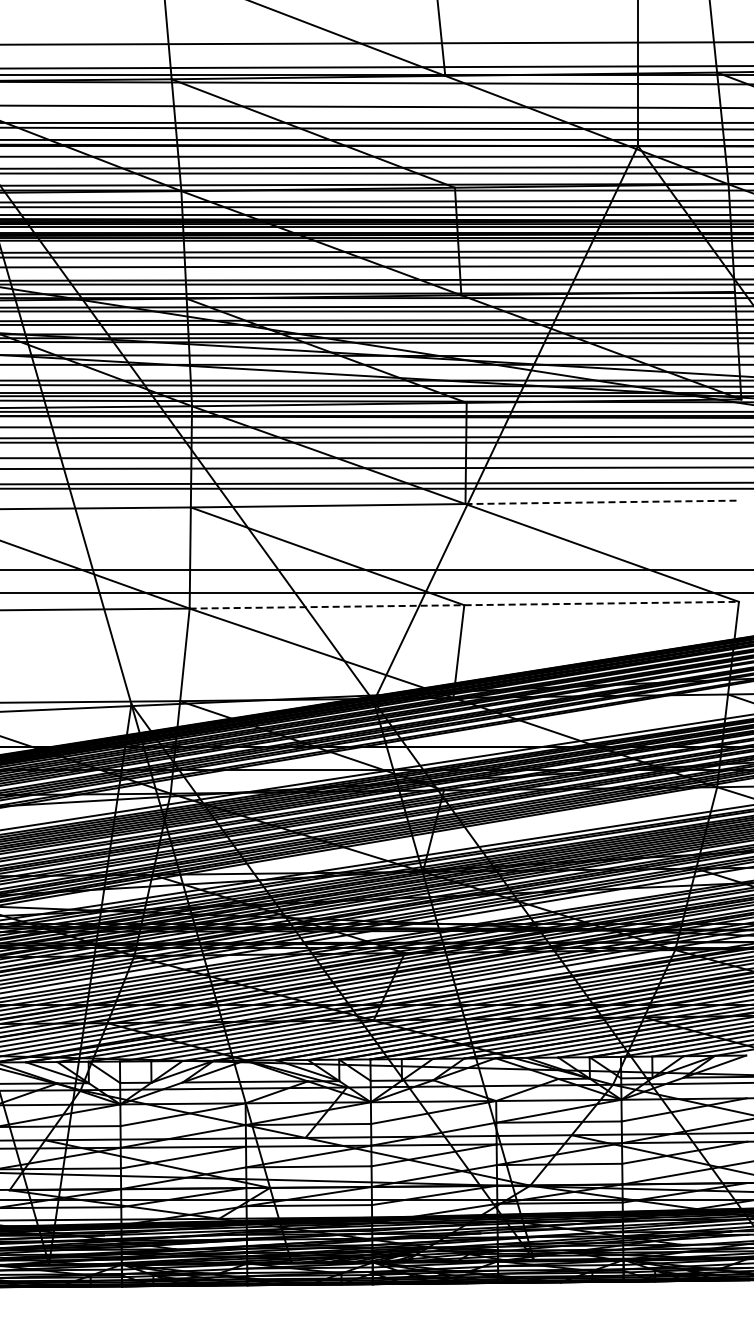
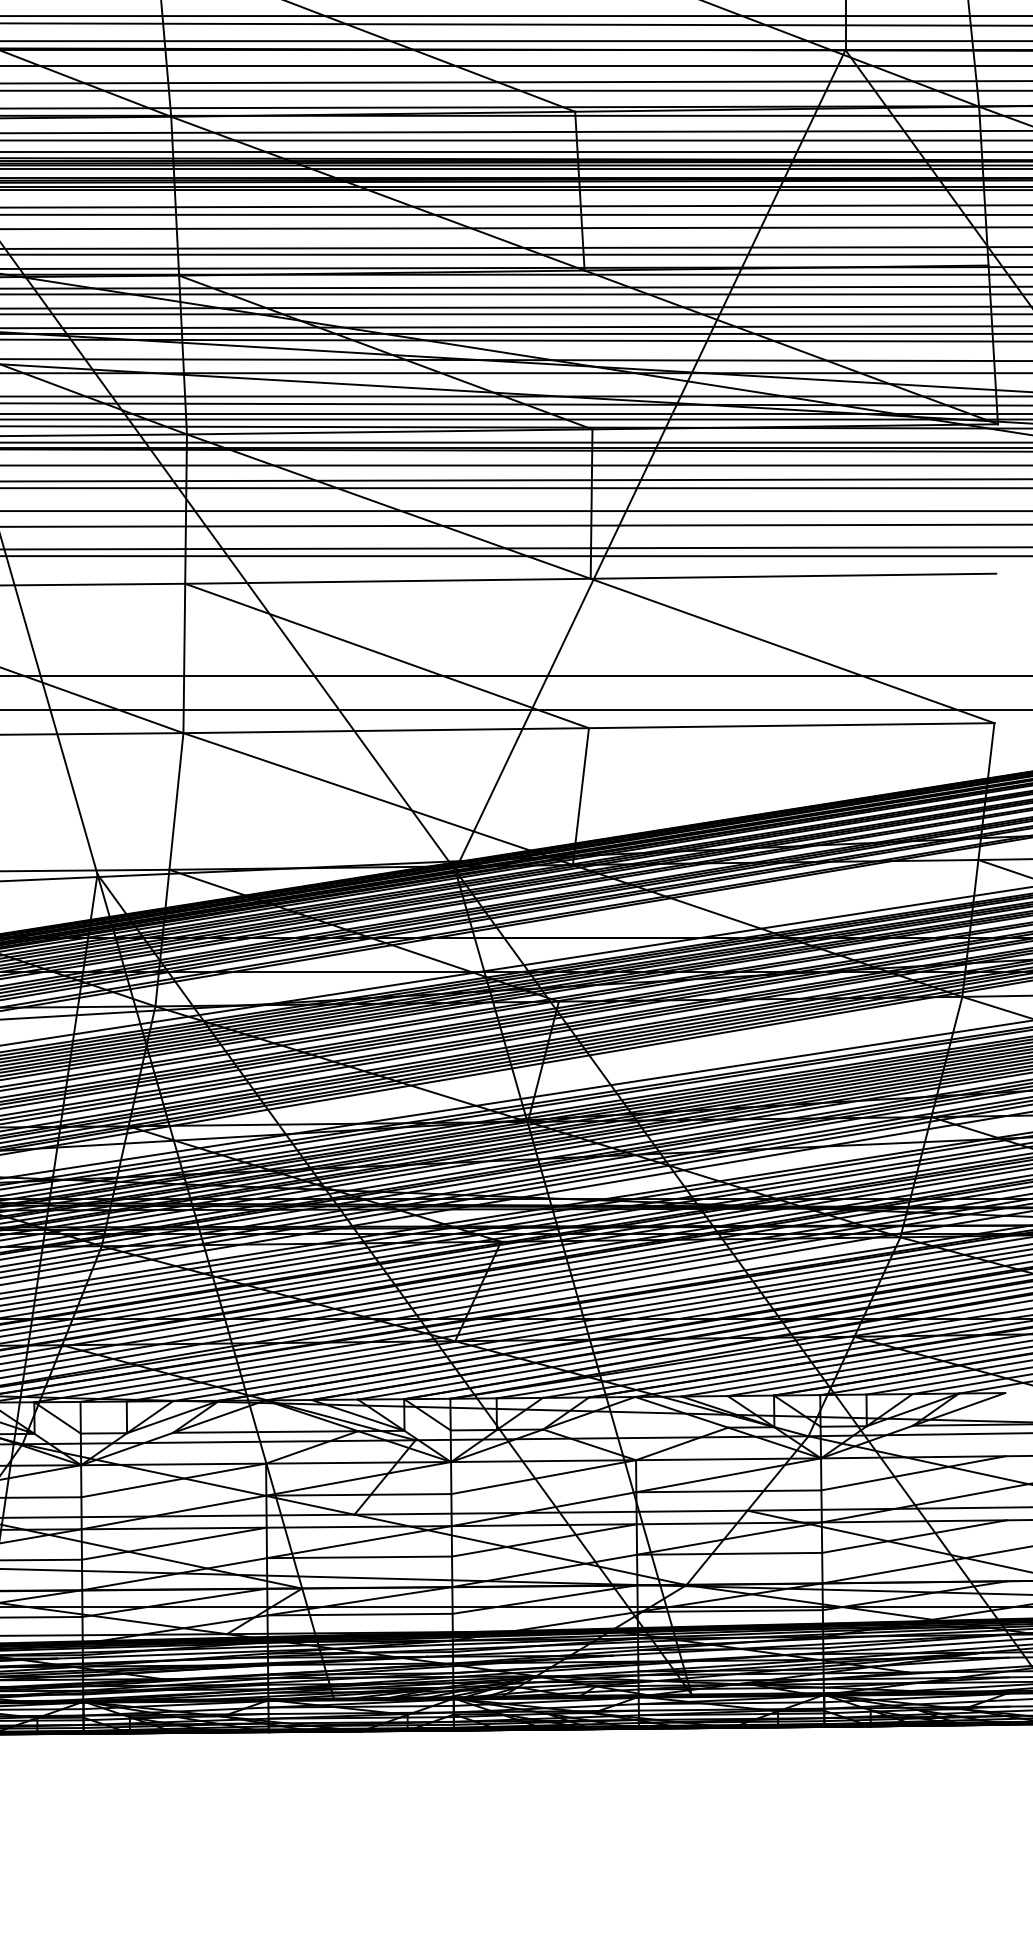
line: (603, 502) -> (794, 576), dashed -> solid
line: (464, 605) -> (589, 728), dashed -> solid

